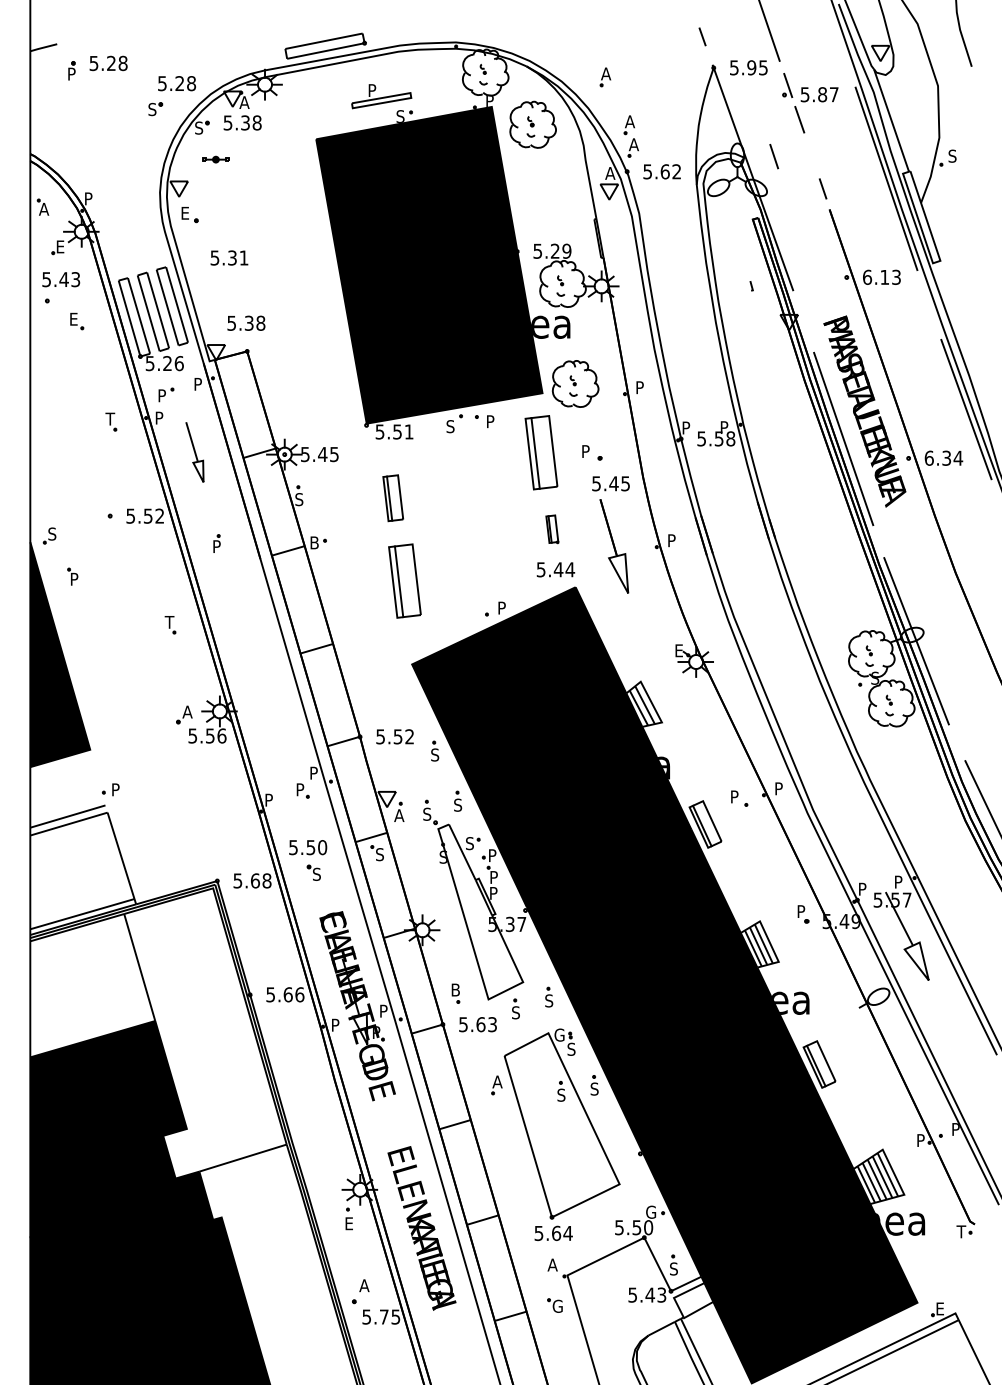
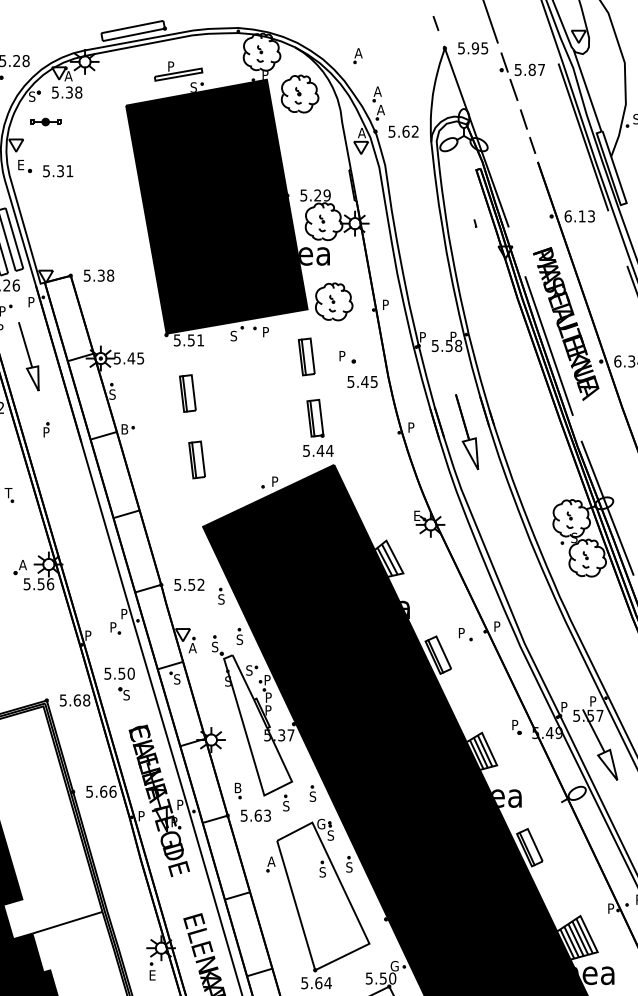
line: (774, 156) -> (524, 119), moved
part: (215, 159) -> (45, 121), size x1.43
text: (229, 257) -> (58, 170), moved
text: (246, 322) -> (99, 275), moved
part: (194, 452) -> (28, 356), size x1.43
part: (541, 452) -> (306, 356), size x0.62
part: (552, 529) -> (315, 418), size x1.67
part: (614, 546) -> (467, 432), moved
part: (404, 580) -> (196, 459), size x0.62

